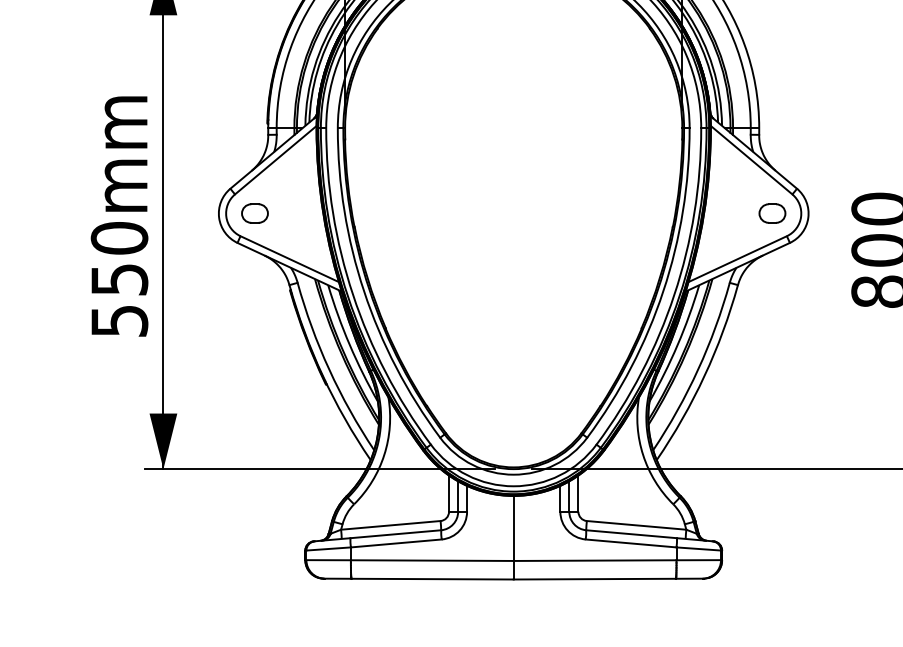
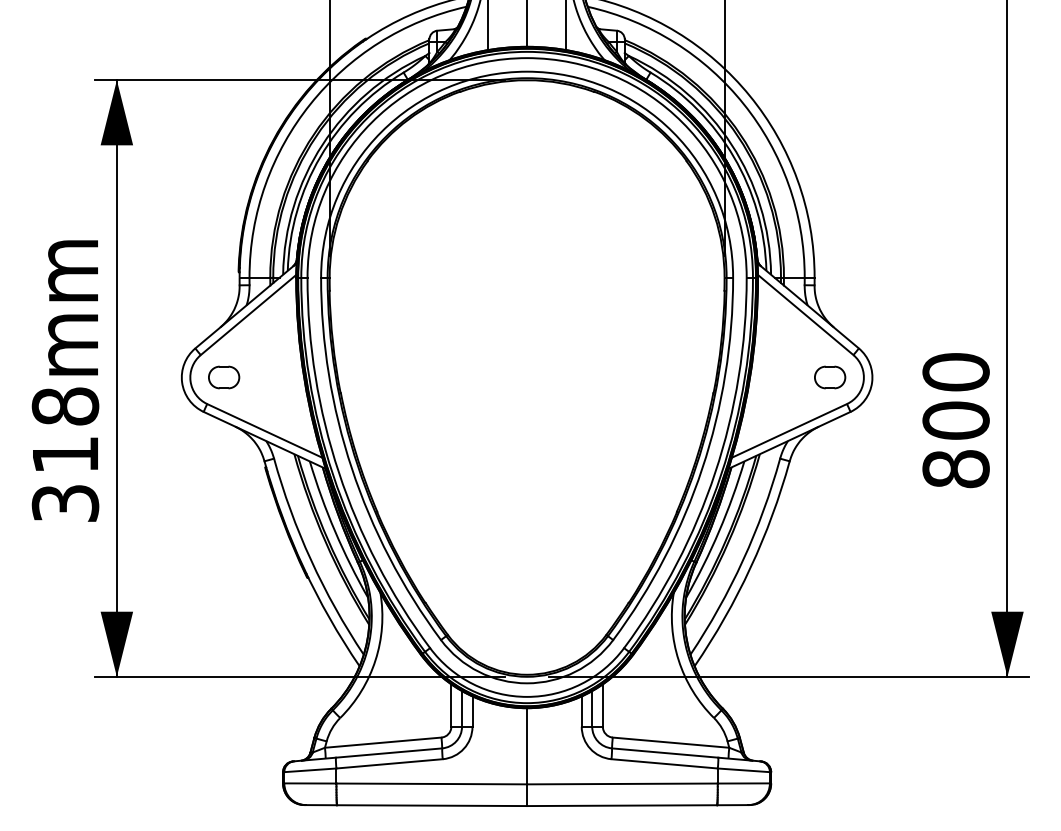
text: (119, 279) -> (65, 454), 550mm -> 318mm

